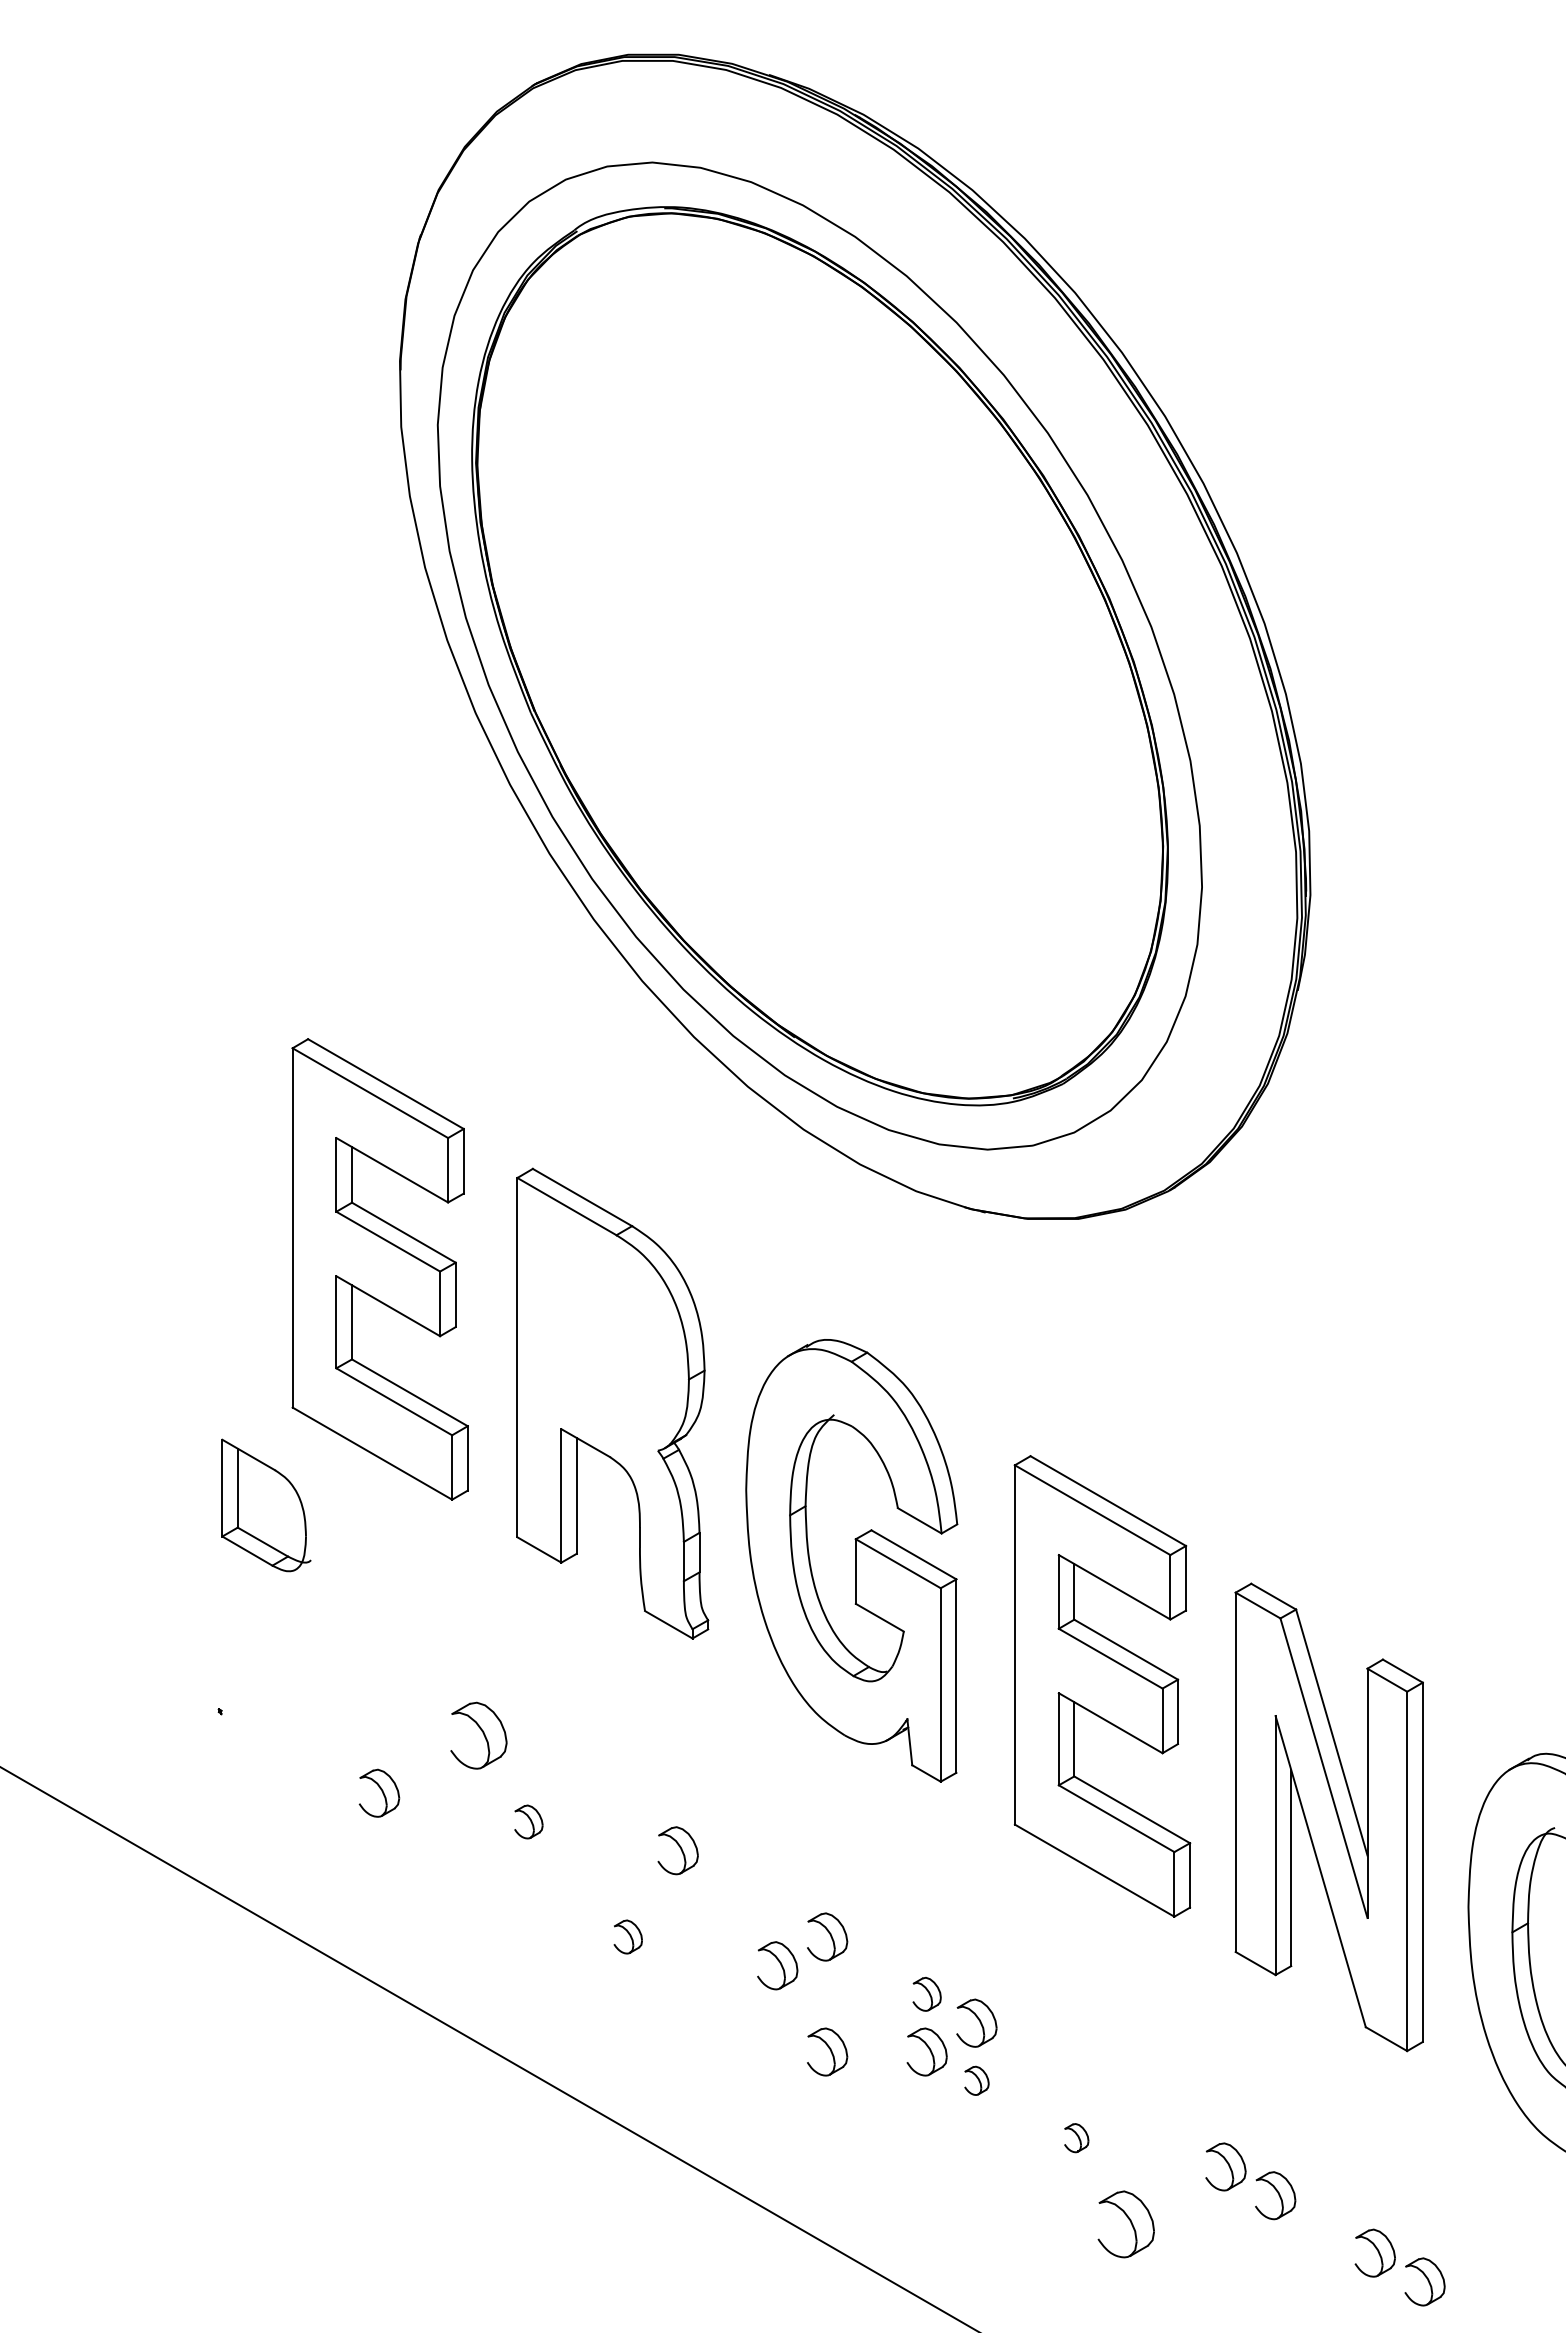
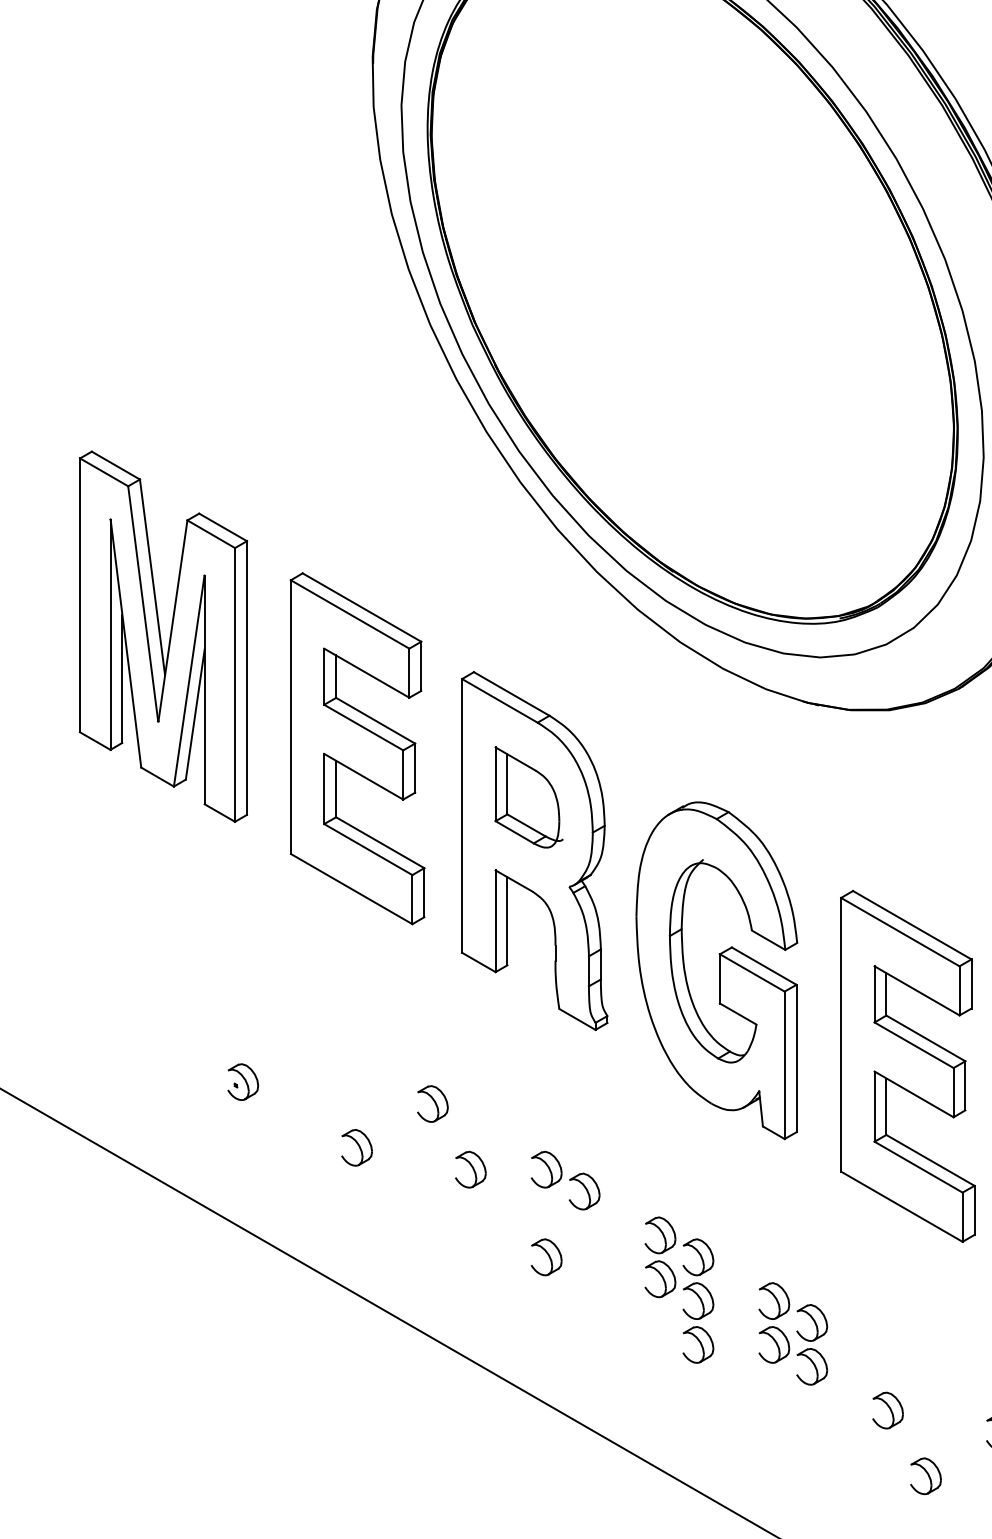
part: (125, 1122) -> (163, 636), added
part: (266, 1505) -> (529, 797), moved
part: (229, 1706) -> (242, 1081), added
part: (478, 1735) -> (432, 1103), size x0.71
part: (528, 1821) -> (470, 1169), size x1.43
part: (627, 1821) -> (546, 1169), added
part: (777, 1907) -> (660, 1234), added
part: (627, 1936) -> (546, 1256), size x1.43
part: (926, 1993) -> (773, 1300), size x1.43
part: (827, 1994) -> (698, 1301), added
part: (976, 2080) -> (811, 1366), size x1.67
part: (1076, 2137) -> (888, 1410), size x1.67
part: (1125, 2224) -> (925, 1476), size x0.71

